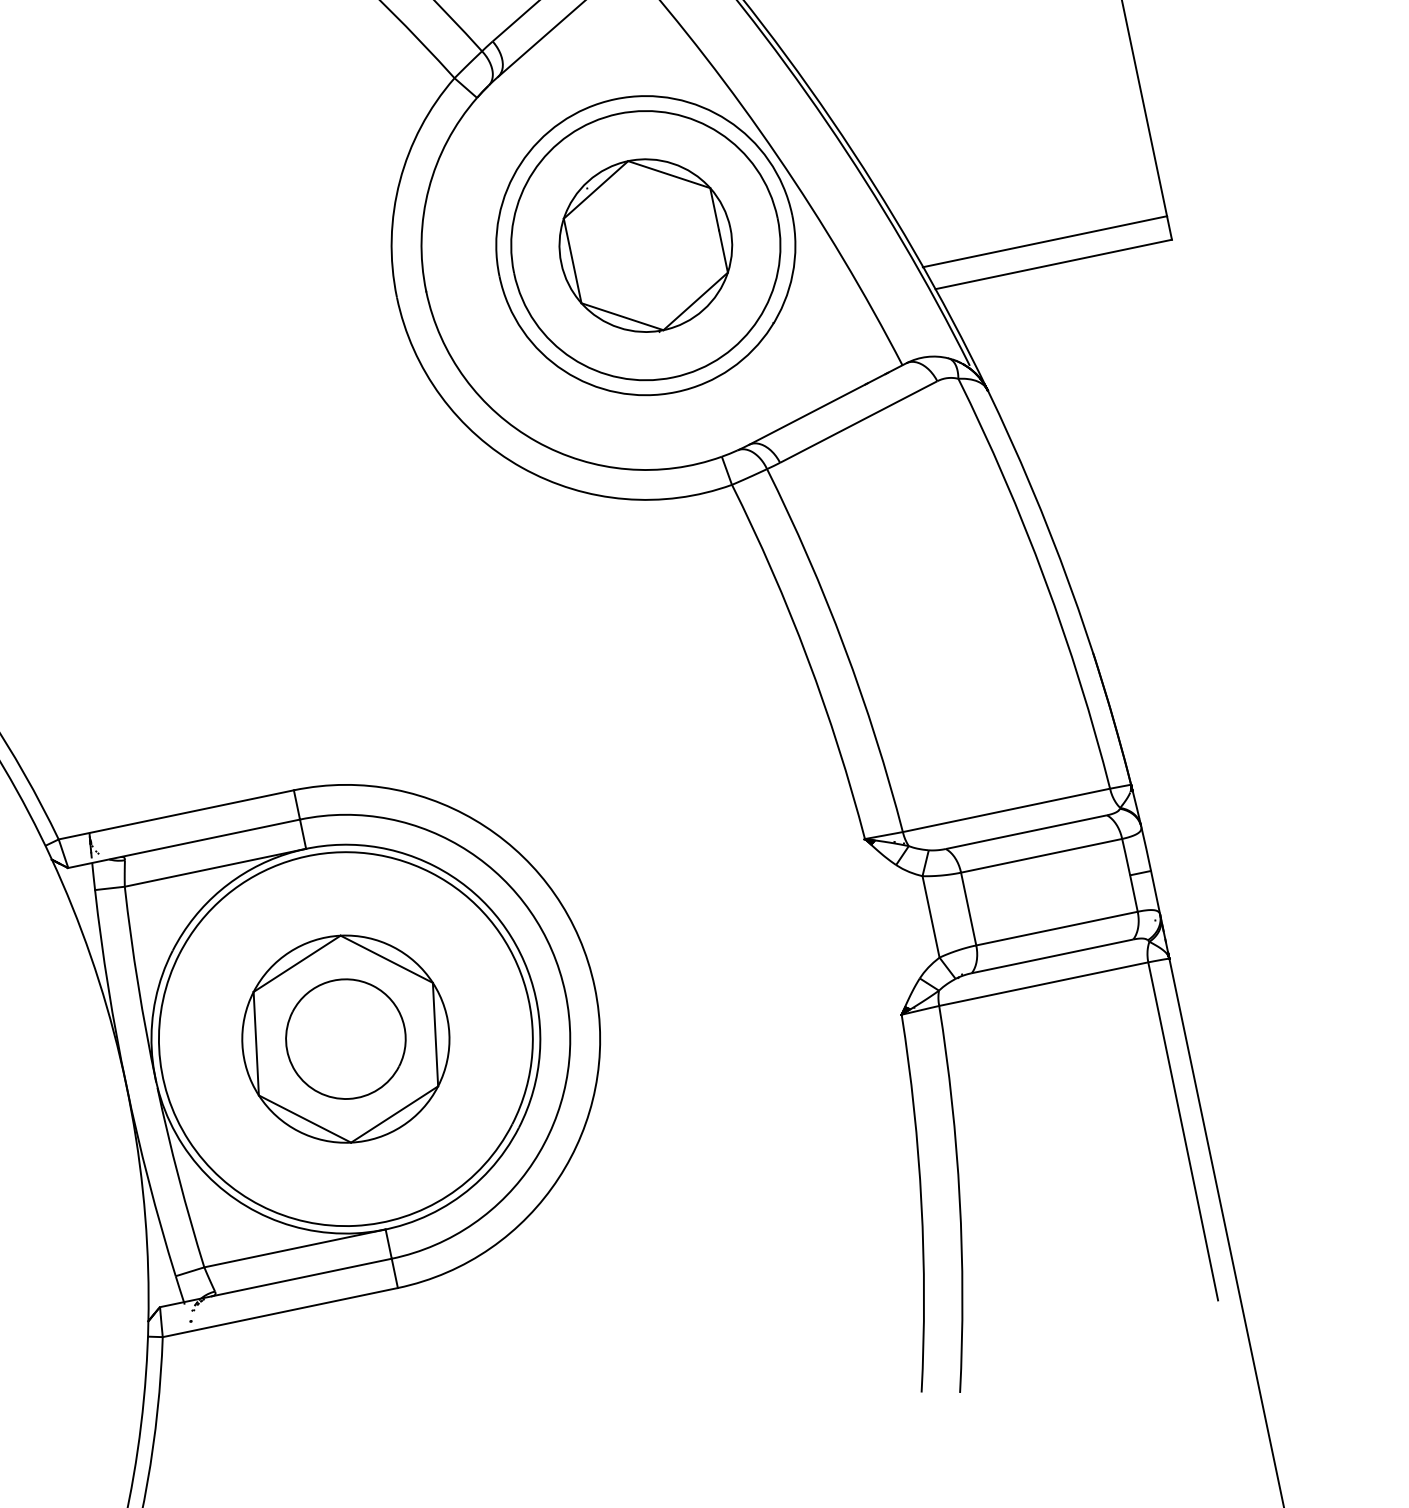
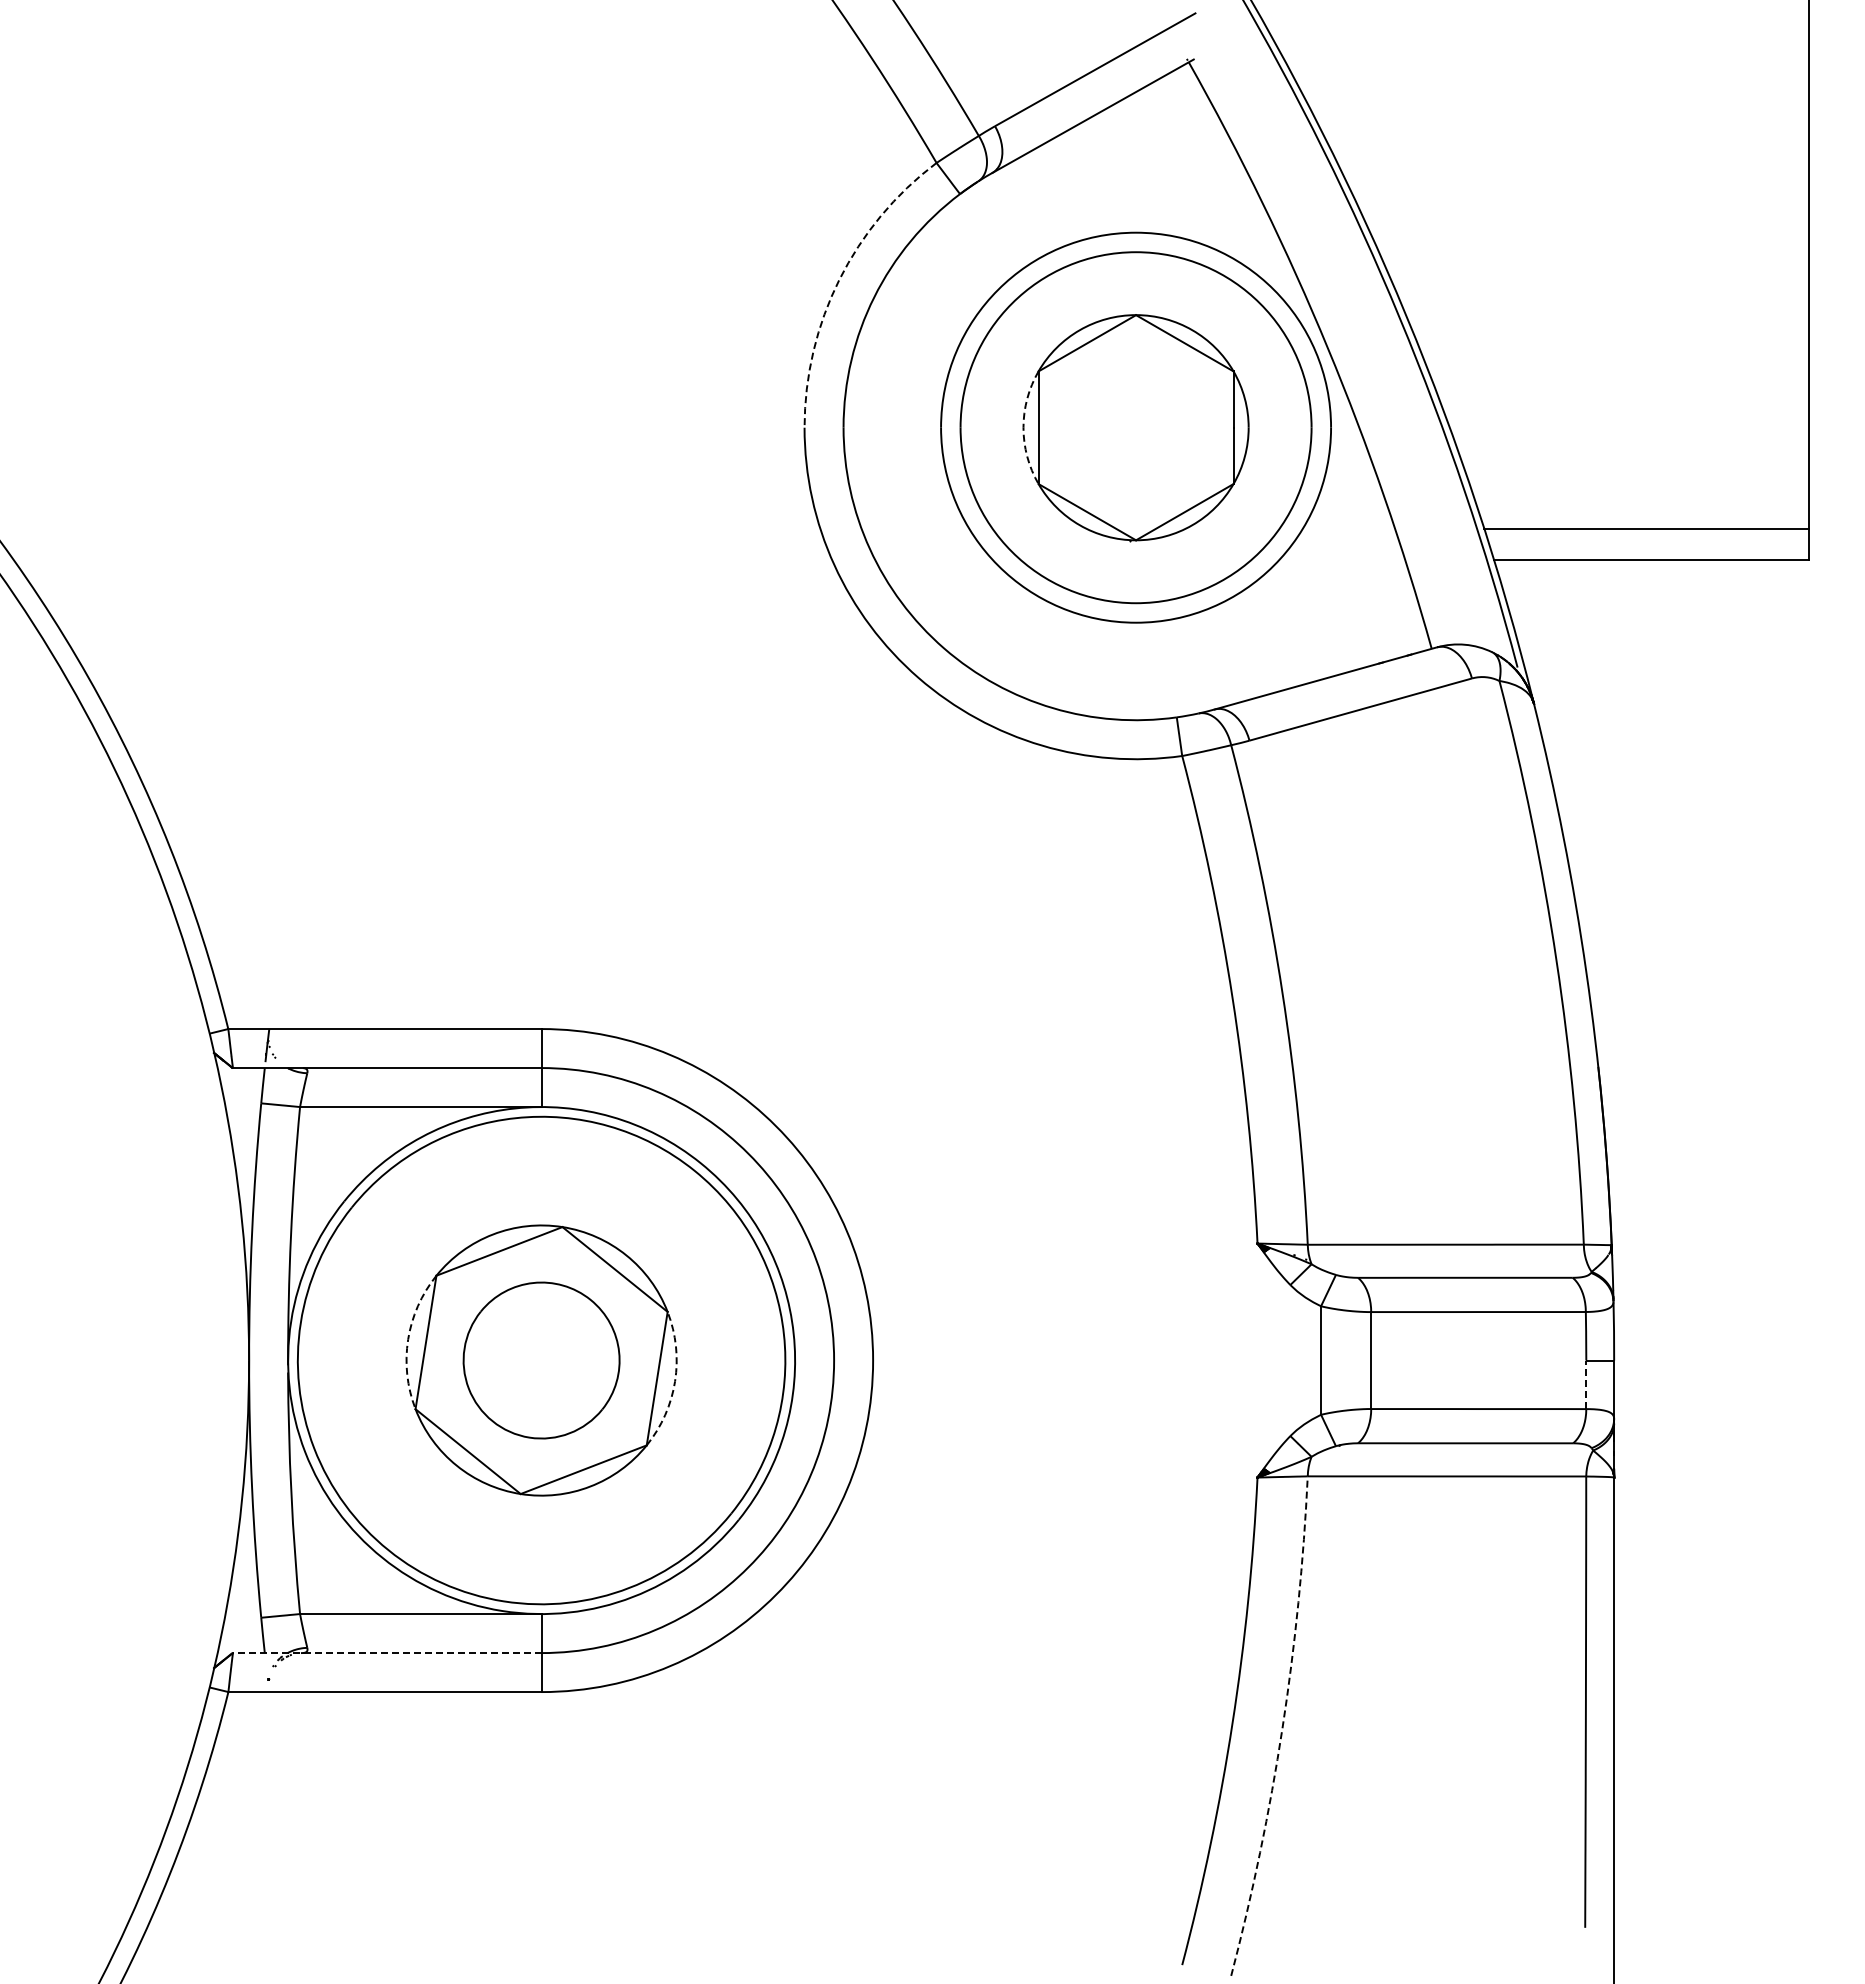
arc: (399, 180) -> (839, 279), solid -> dashed
arc: (561, 263) -> (1023, 427), solid -> dashed
line: (1134, 893) -> (1586, 1384), solid -> dashed
arc: (449, 1033) -> (675, 1381), solid -> dashed
arc: (242, 1044) -> (408, 1339), solid -> dashed
arc: (959, 1199) -> (1282, 1728), solid -> dashed
line: (275, 1283) -> (386, 1653), solid -> dashed

